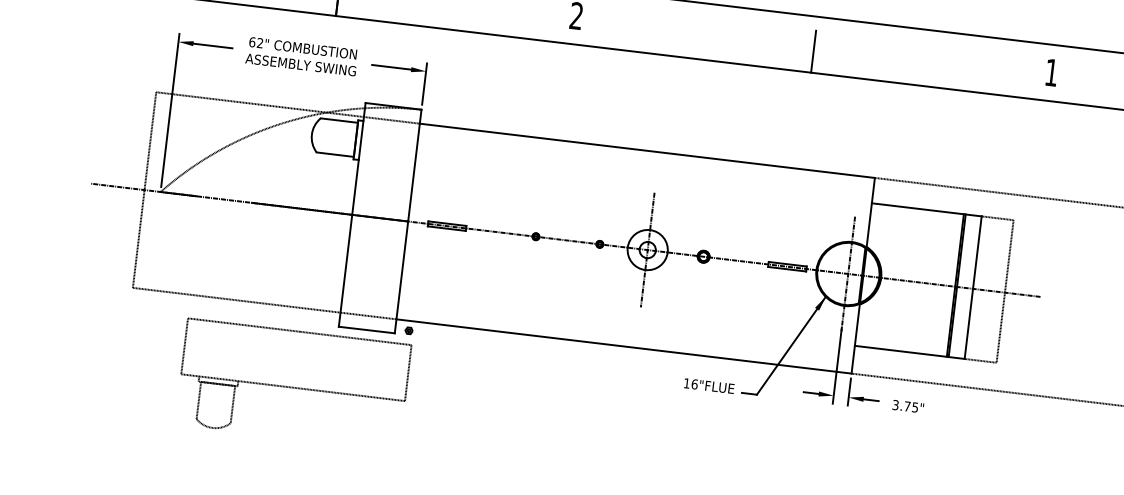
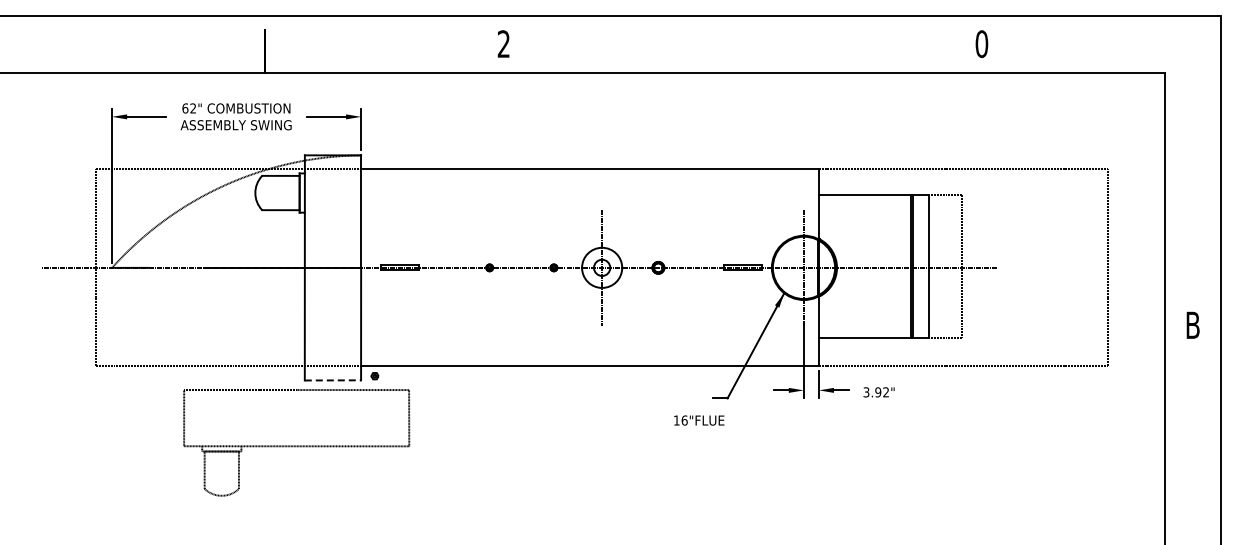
line: (813, 51) -> (743, 51), removed
text: (1051, 73) -> (981, 44), 1 -> 0
line: (367, 330) -> (333, 380), solid -> dashed
part: (293, 383) -> (296, 442), moved
text: (709, 386) -> (699, 420), moved
text: (910, 407) -> (881, 392), 3.75" -> 3.92"

